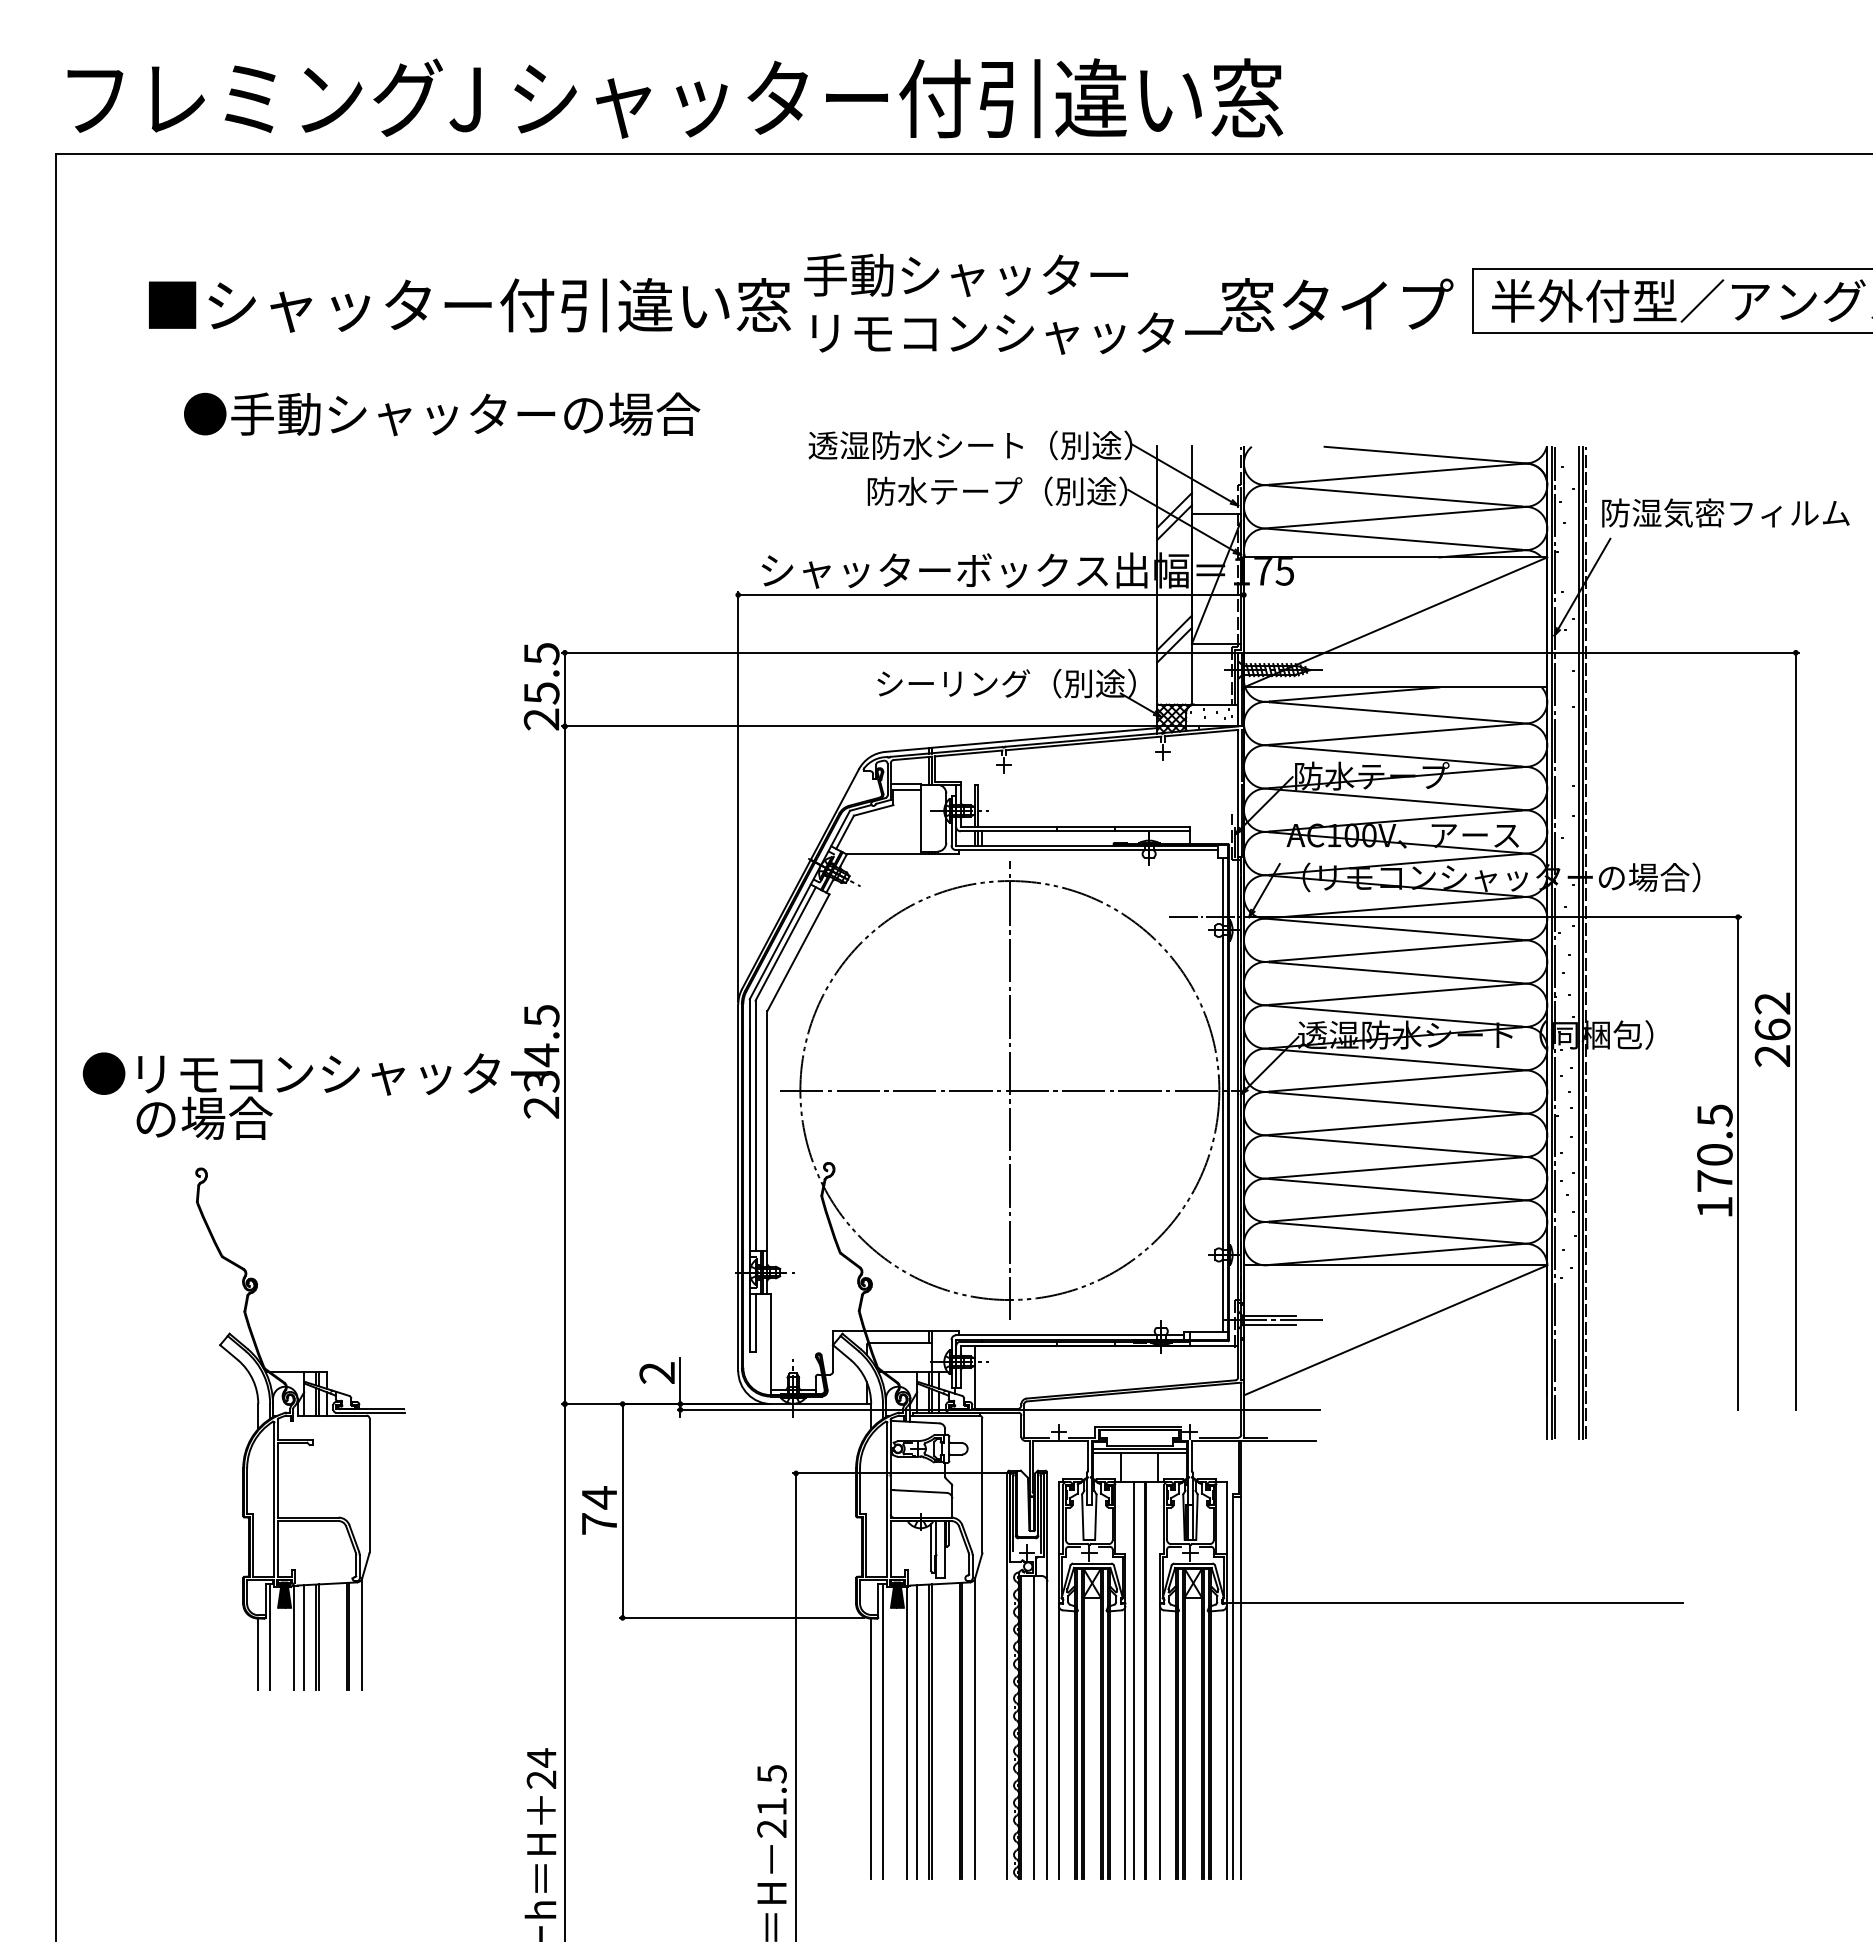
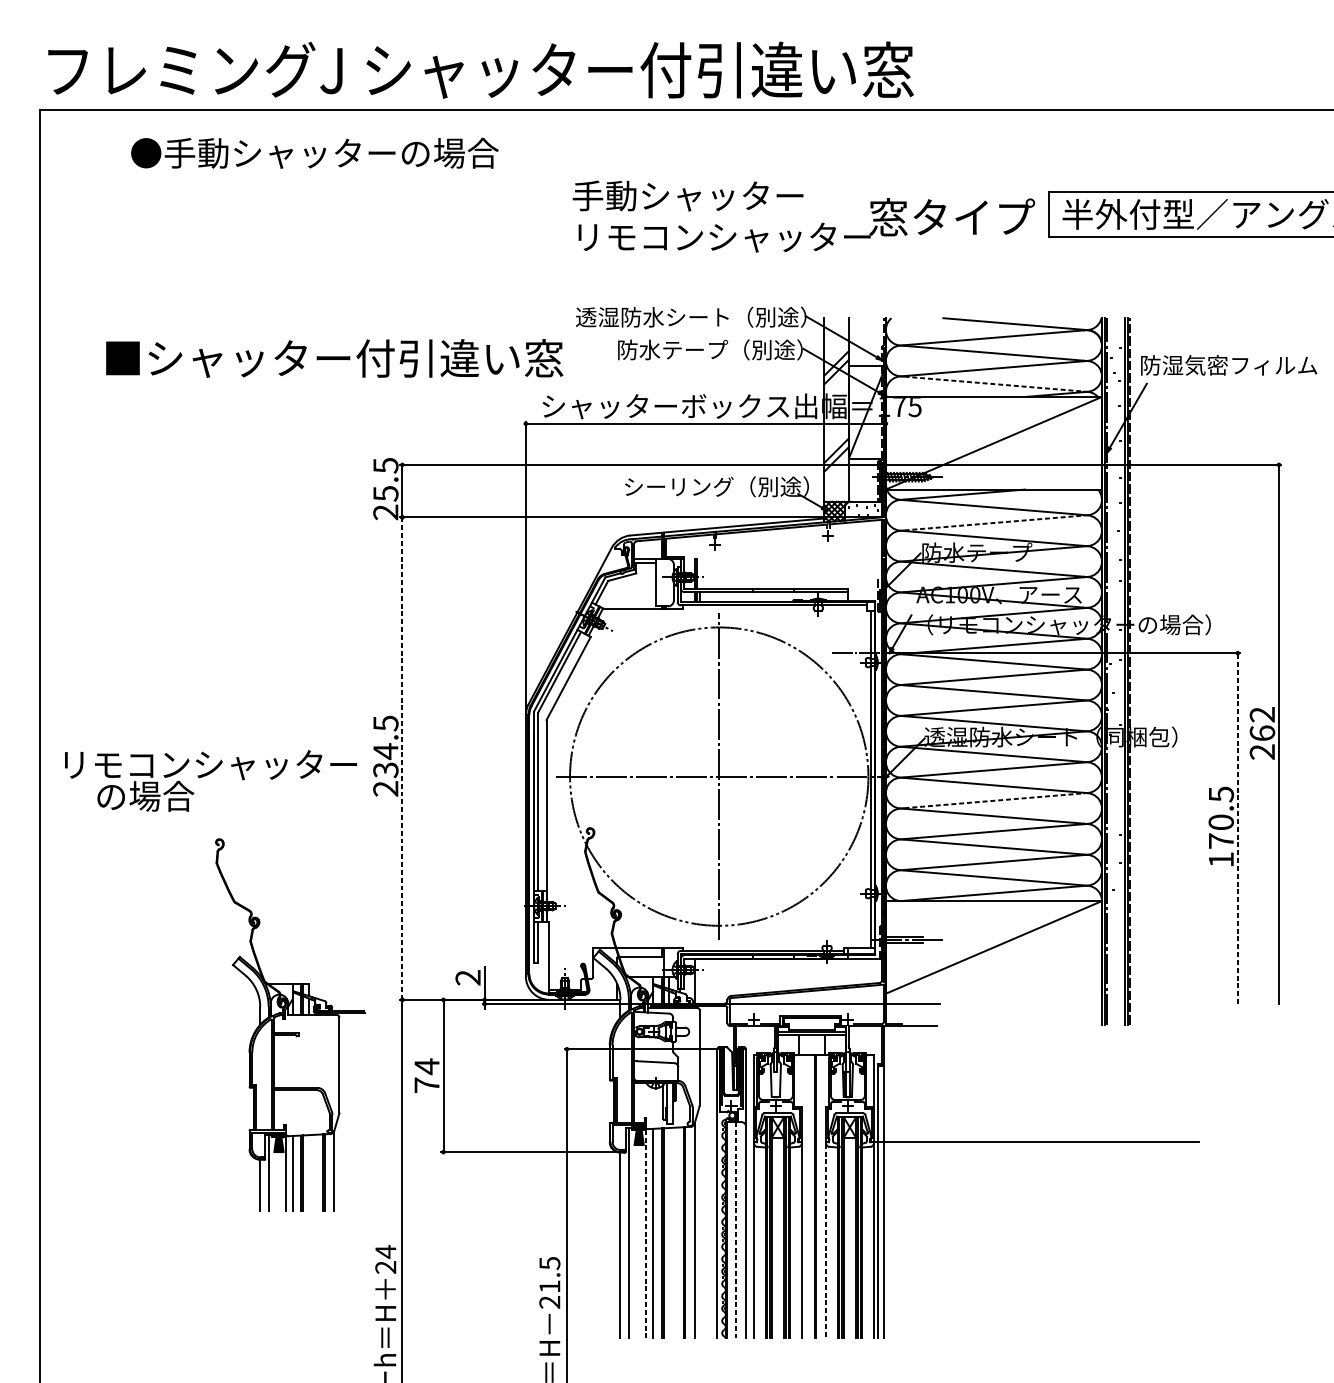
text: (469, 305) -> (334, 358), moved
text: (442, 414) -> (315, 153), moved
line: (1396, 539) -> (994, 384), solid -> dashed
line: (1396, 734) -> (994, 523), solid -> dashed
line: (564, 1065) -> (402, 758), solid -> dashed
text: (315, 1073) -> (224, 764), ●リモコンシャッター -> リモコンシャッター
line: (1396, 1124) -> (994, 800), solid -> dashed
line: (1738, 1163) -> (1238, 828), solid -> dashed
part: (300, 1428) -> (290, 1024), moved
line: (1134, 1680) -> (807, 1196), removed
line: (1033, 1727) -> (736, 1230), solid -> dashed
line: (907, 1732) -> (646, 1233), solid -> dashed
line: (1160, 1742) -> (826, 1240), solid -> dashed

